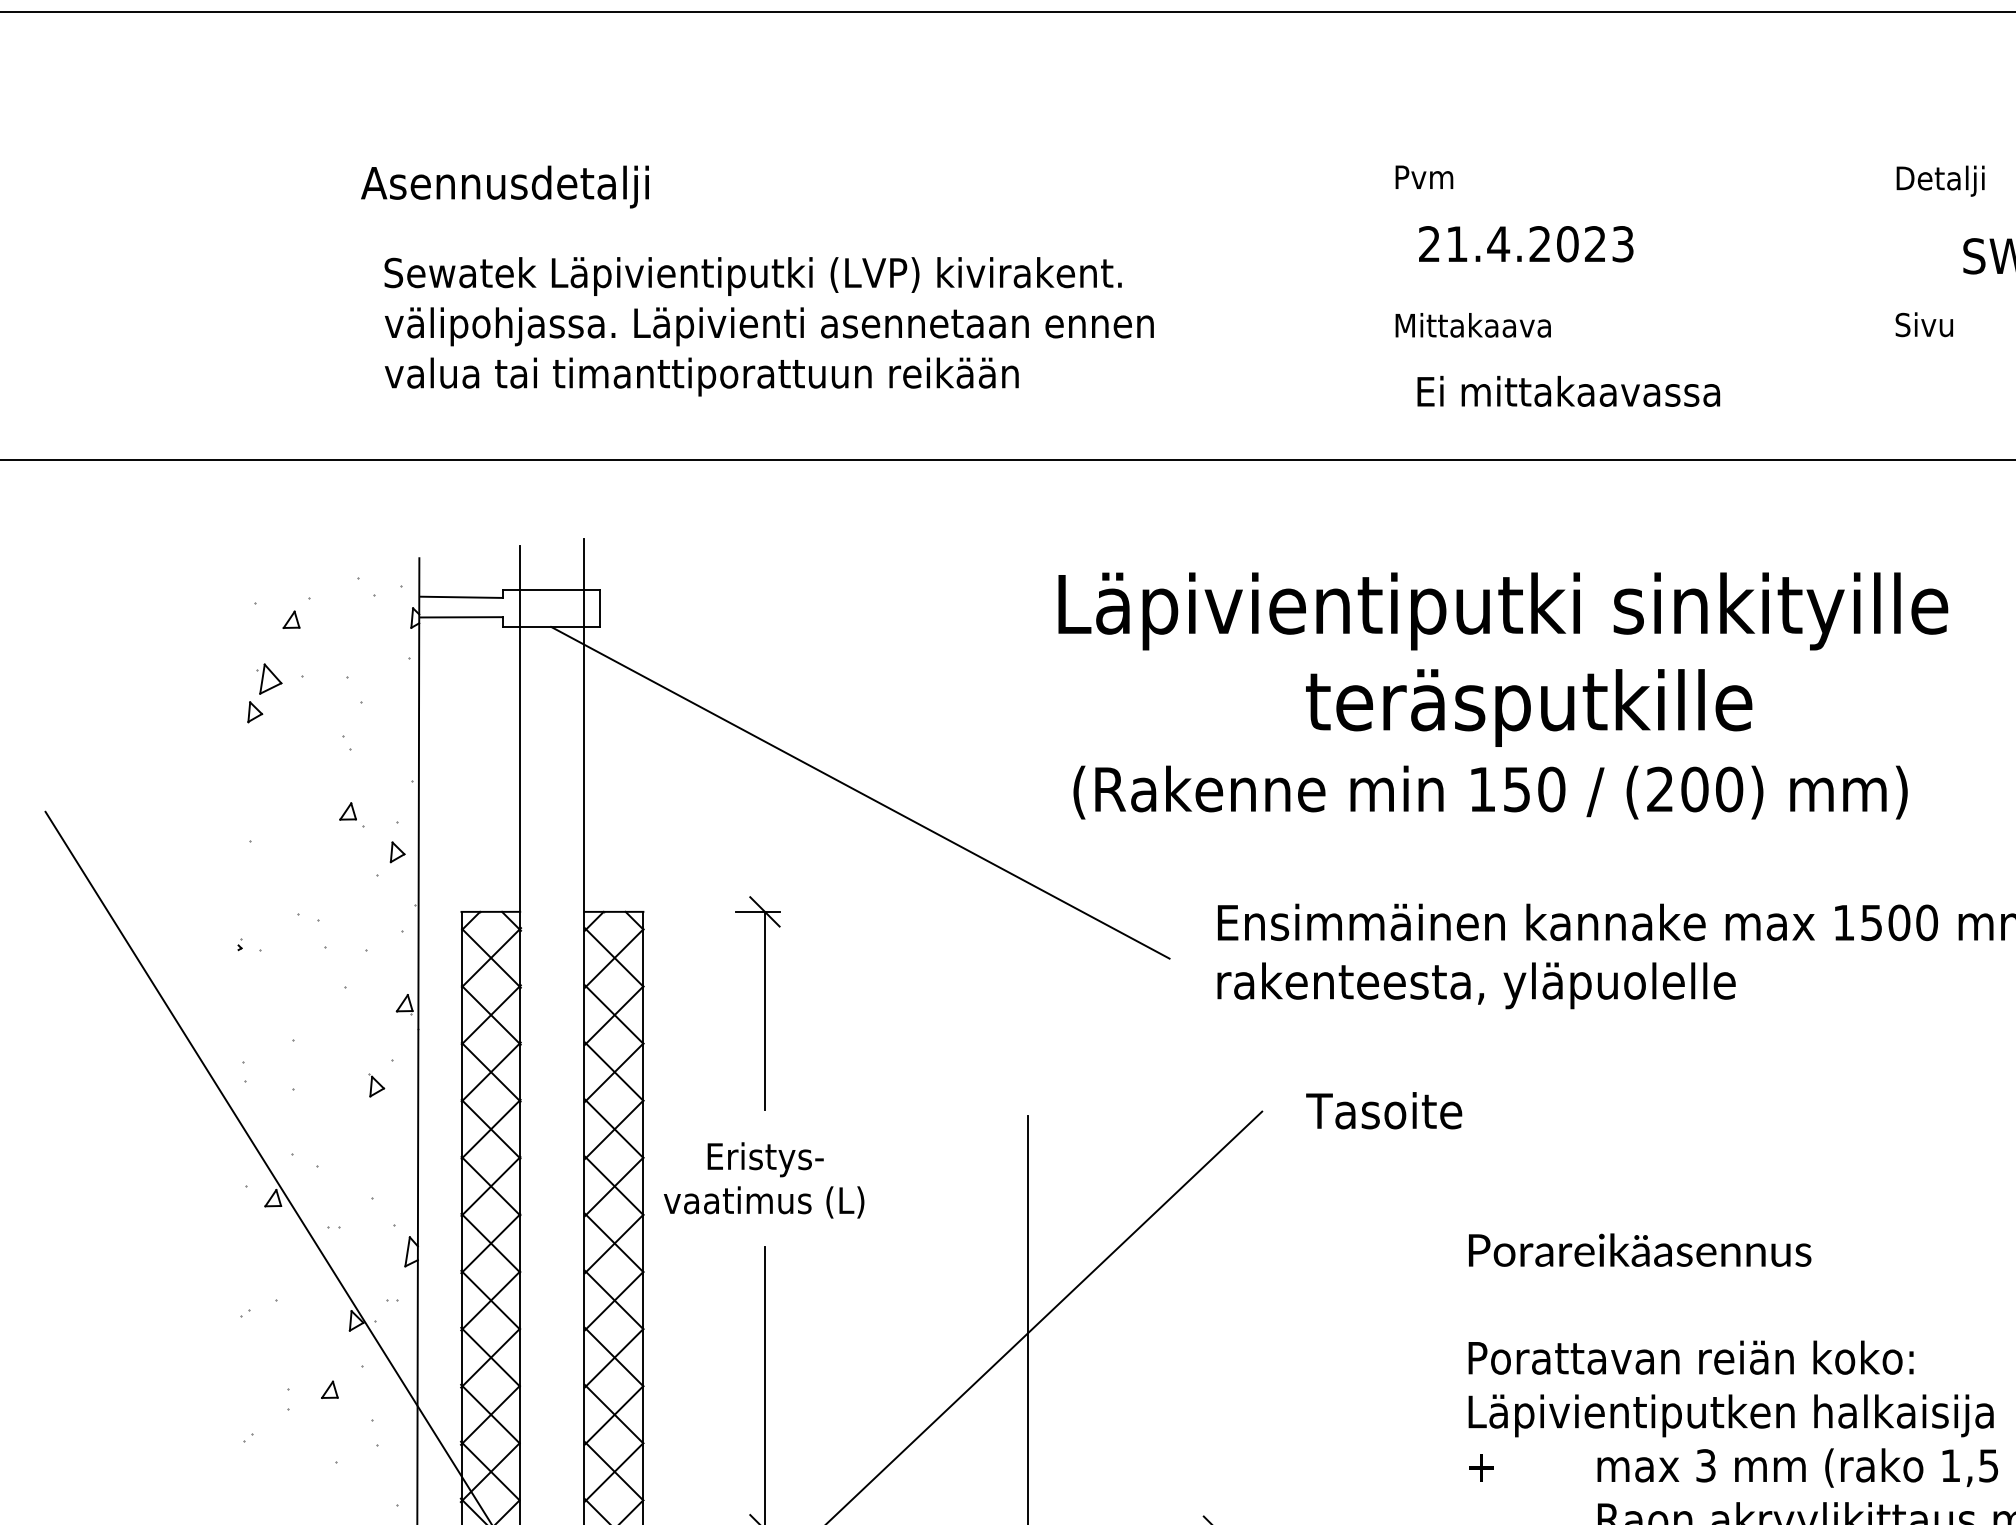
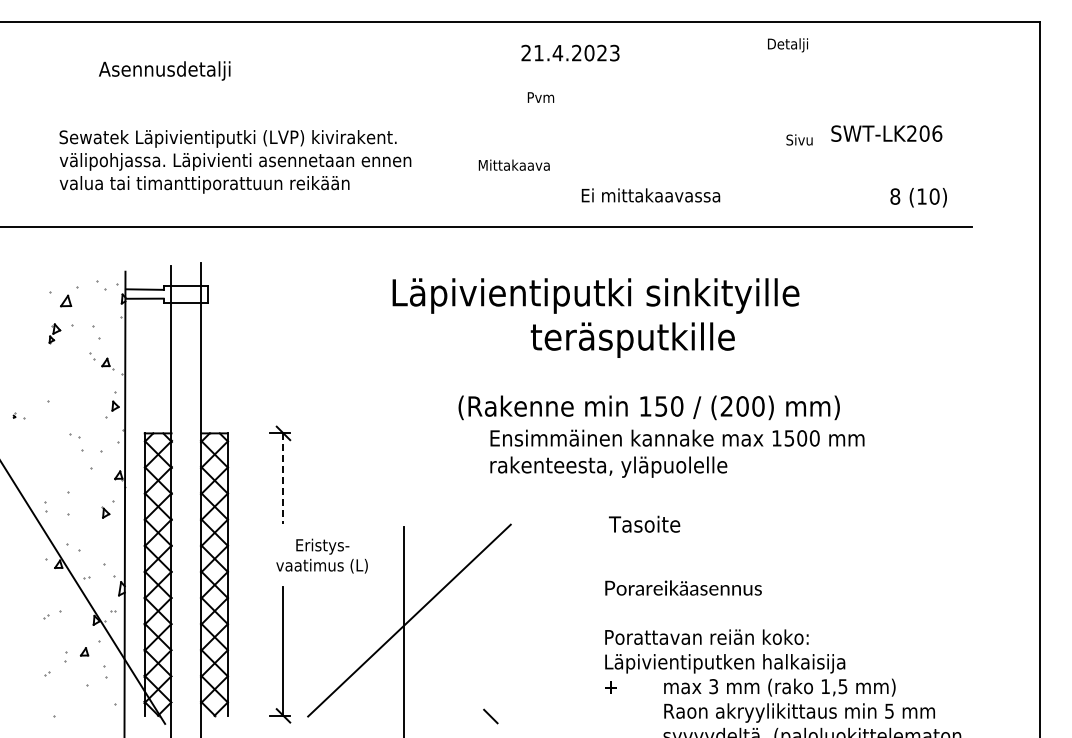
text: (1423, 177) -> (540, 97), moved
text: (1939, 181) -> (787, 45), moved
text: (504, 185) -> (164, 70), moved
text: (1526, 242) -> (570, 52), moved
text: (1471, 323) -> (513, 164), moved
text: (1924, 323) -> (799, 139), moved
text: (769, 325) -> (235, 161), moved
text: (1502, 610) -> (595, 295), moved
part: (296, 612) -> (69, 296), size x1.4
part: (264, 693) -> (54, 333), size x0.7
line: (859, 791) -> (326, 378), removed
text: (1488, 791) -> (648, 407), moved
part: (351, 813) -> (107, 363), moved
part: (248, 944) -> (18, 415), moved
line: (764, 1012) -> (283, 479), solid -> dashed
text: (1383, 1108) -> (644, 523), moved
text: (762, 1178) -> (321, 555), moved

